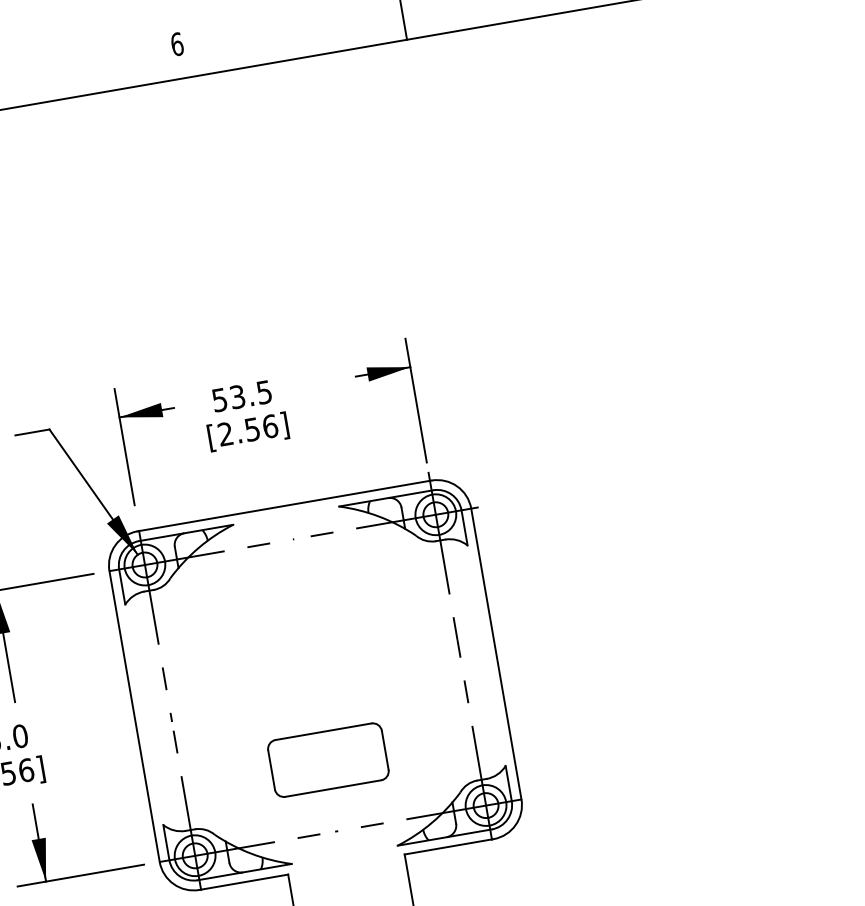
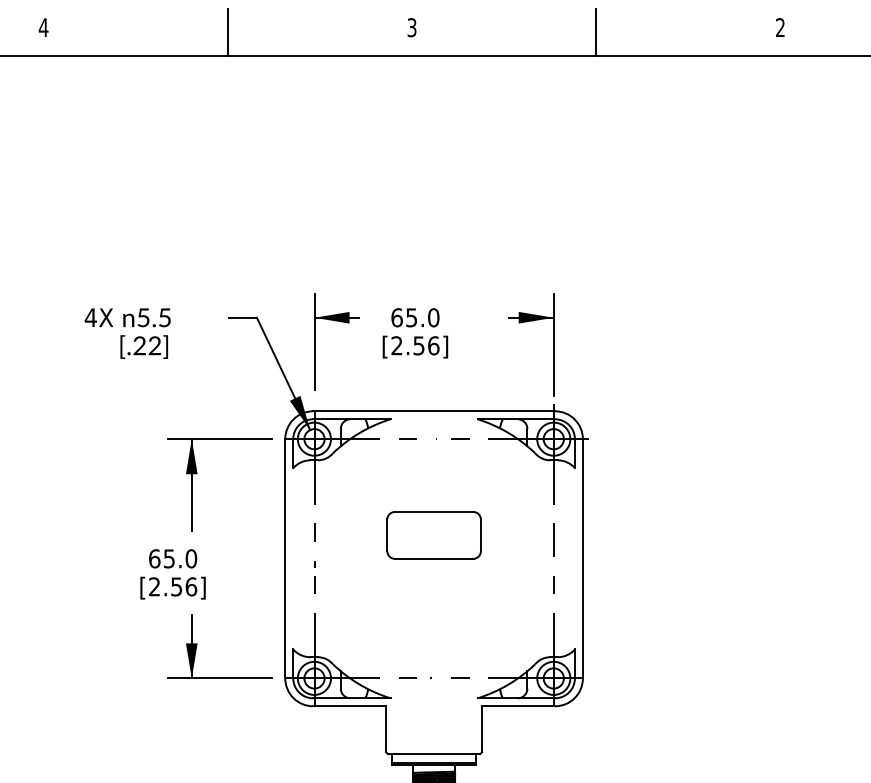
text: (176, 44) -> (411, 27), 6 -> 3
text: (242, 395) -> (415, 317), 53.5 -> 65.0
part: (327, 760) -> (433, 535), moved

